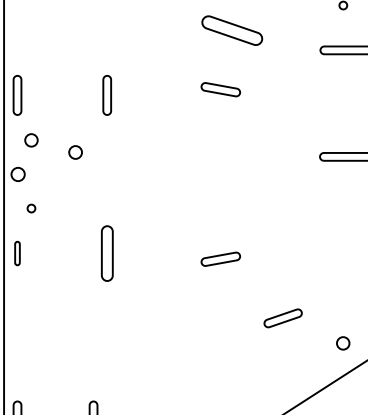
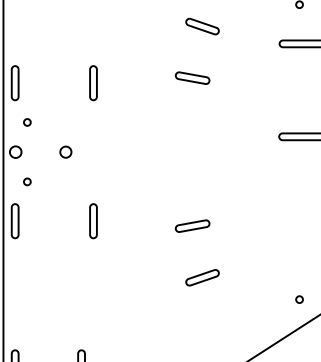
part: (231, 30) -> (201, 26), size x0.62
circle: (31, 140) -> (27, 122), size x0.62
circle: (75, 152) -> (65, 152), moved
part: (17, 253) -> (15, 221), size x1.67
part: (106, 253) -> (92, 221), size x0.71
part: (282, 318) -> (201, 277), moved
circle: (343, 343) -> (299, 299), size x0.62

